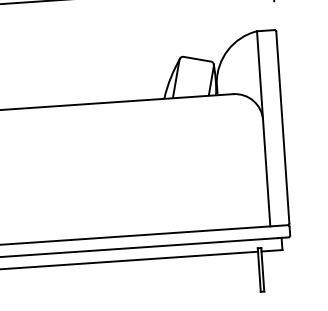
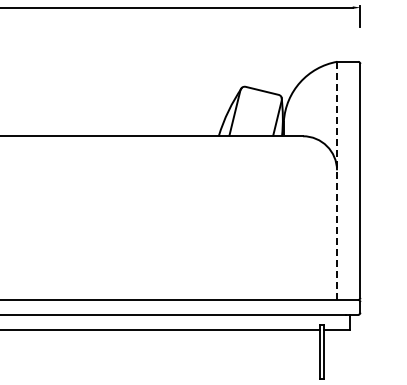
line: (264, 129) -> (337, 181), solid -> dashed

